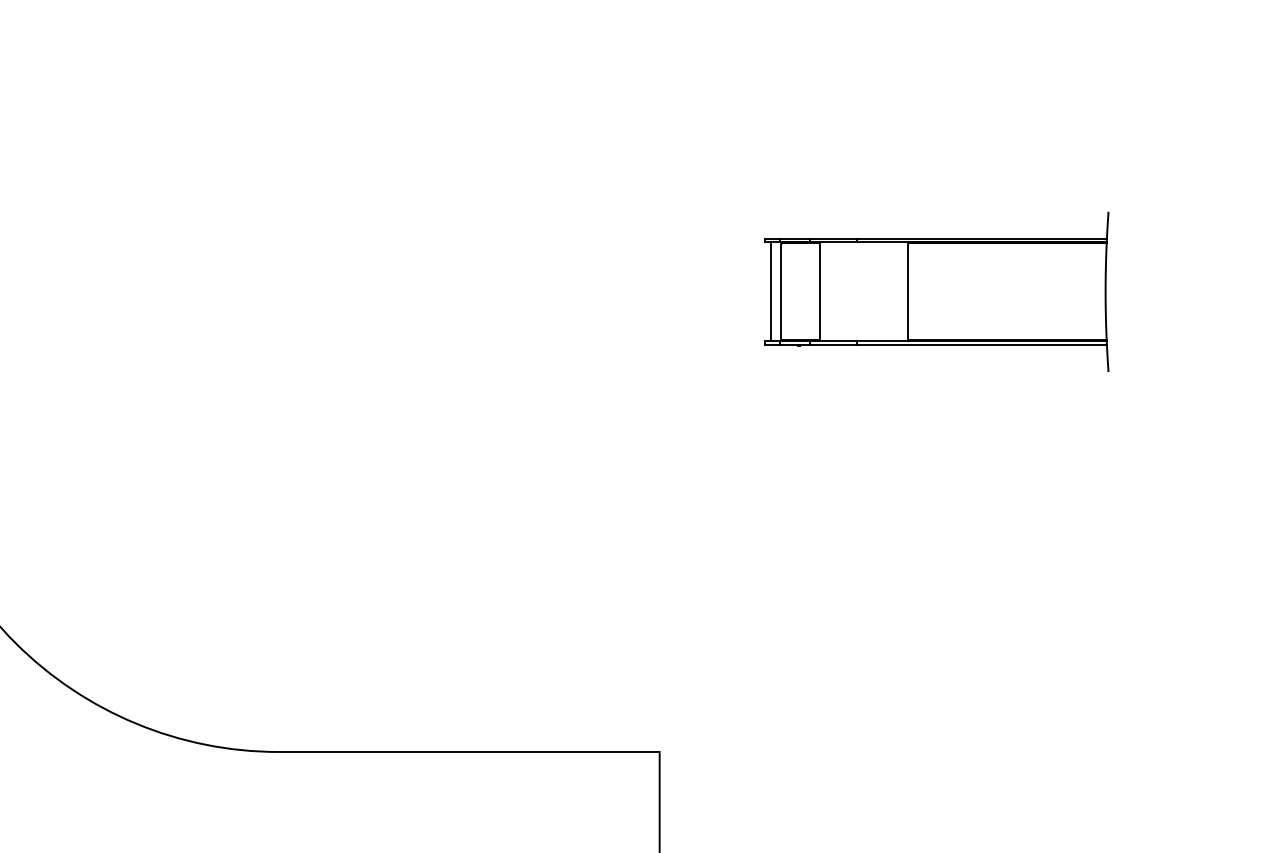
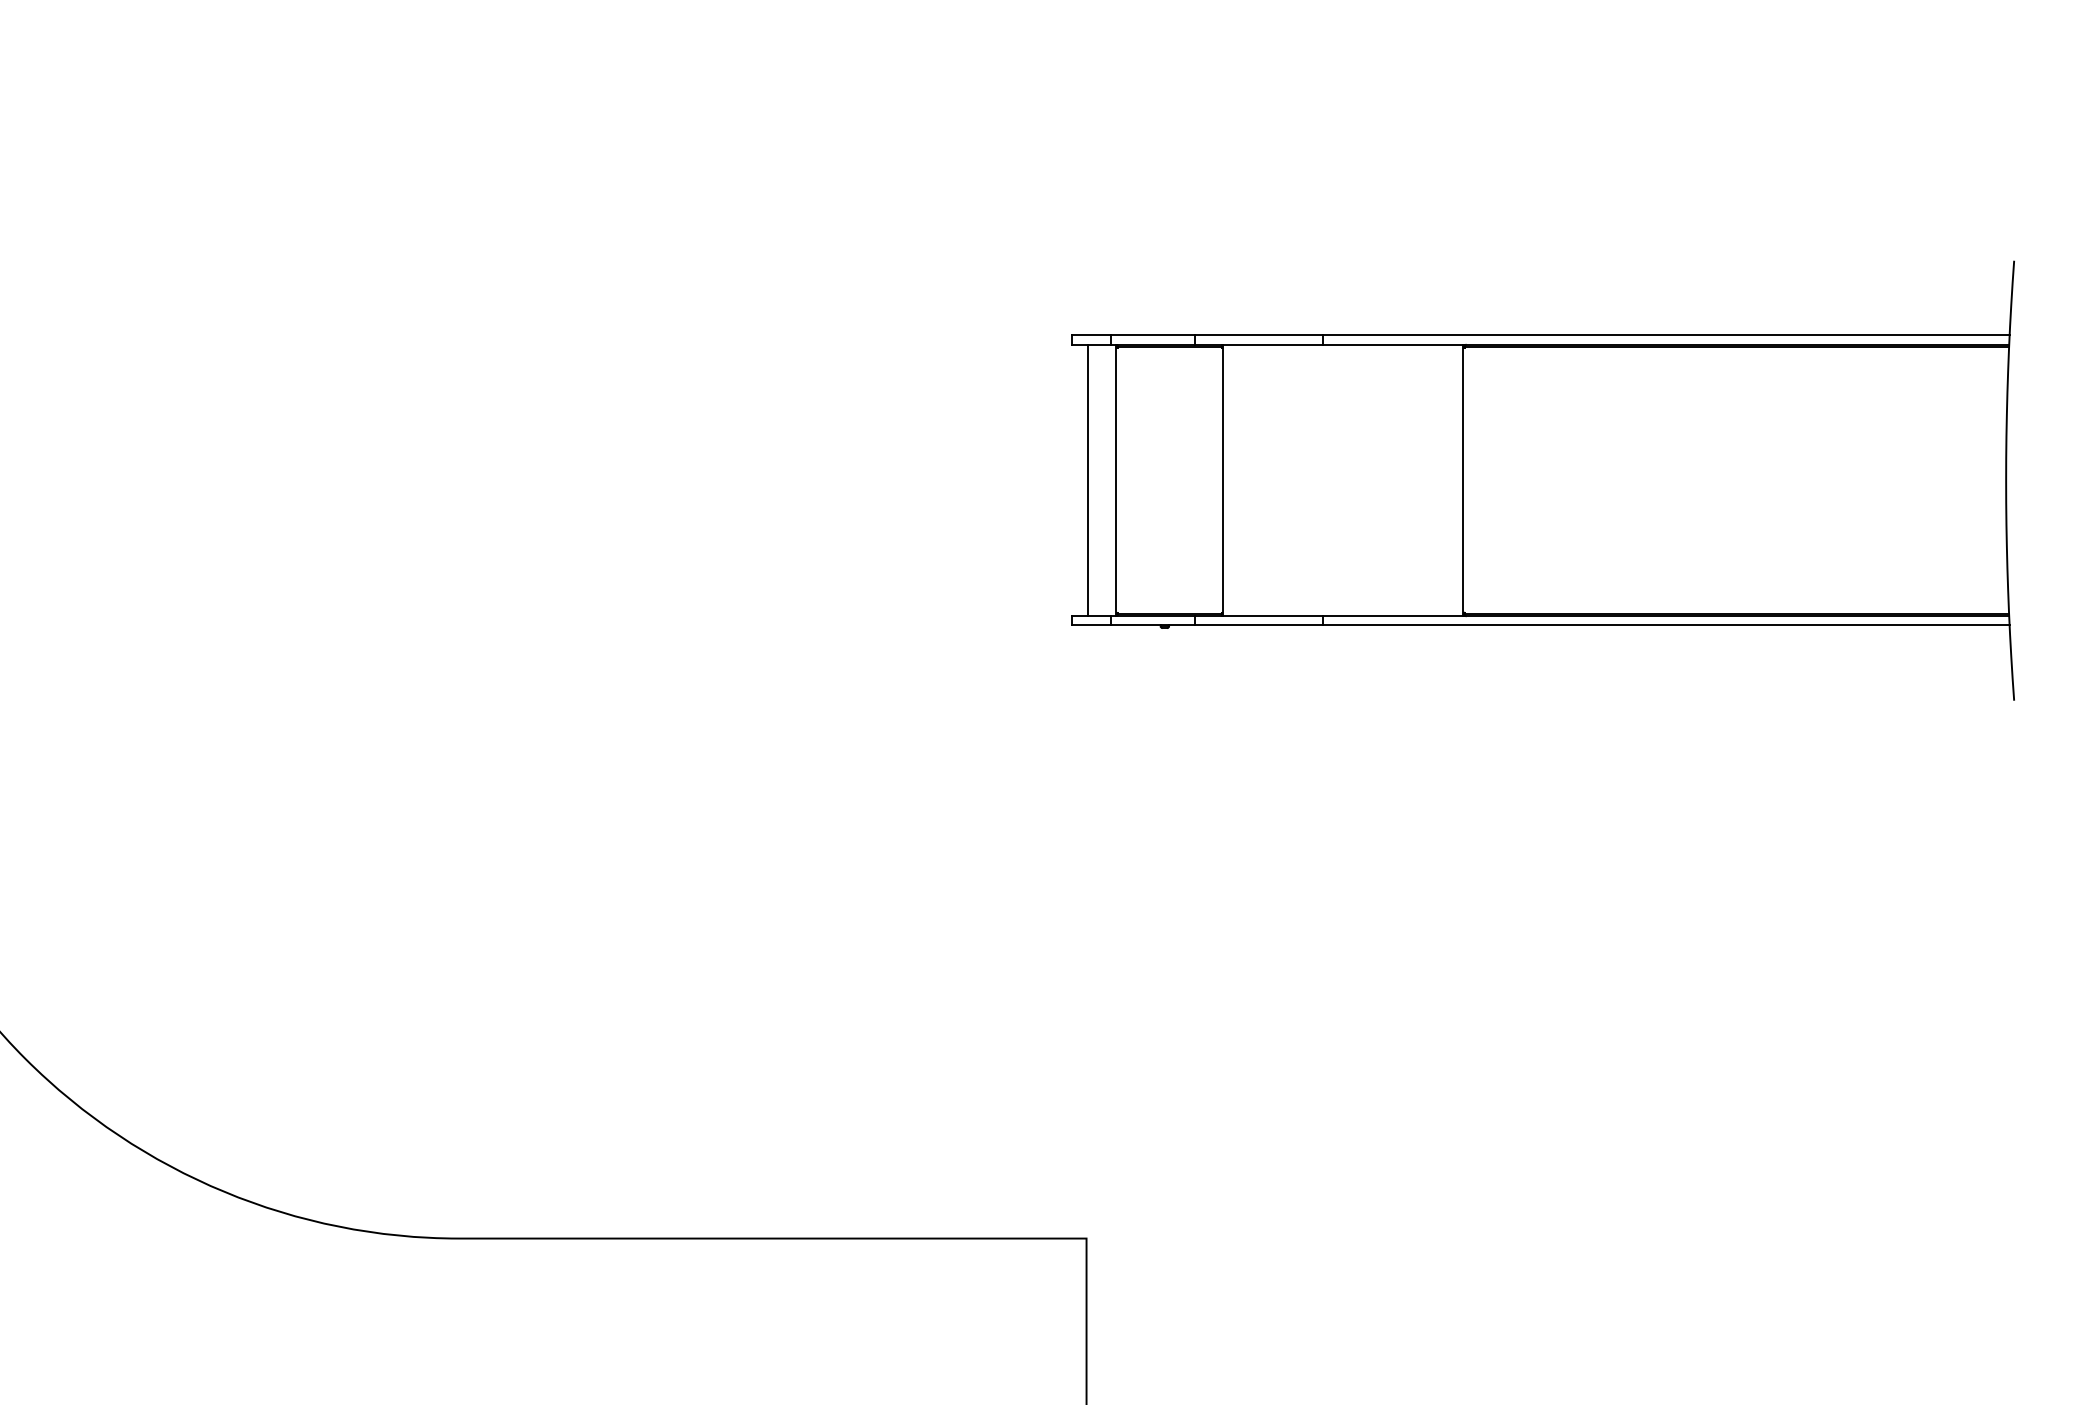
part: (936, 291) -> (1542, 480), size x1.67

